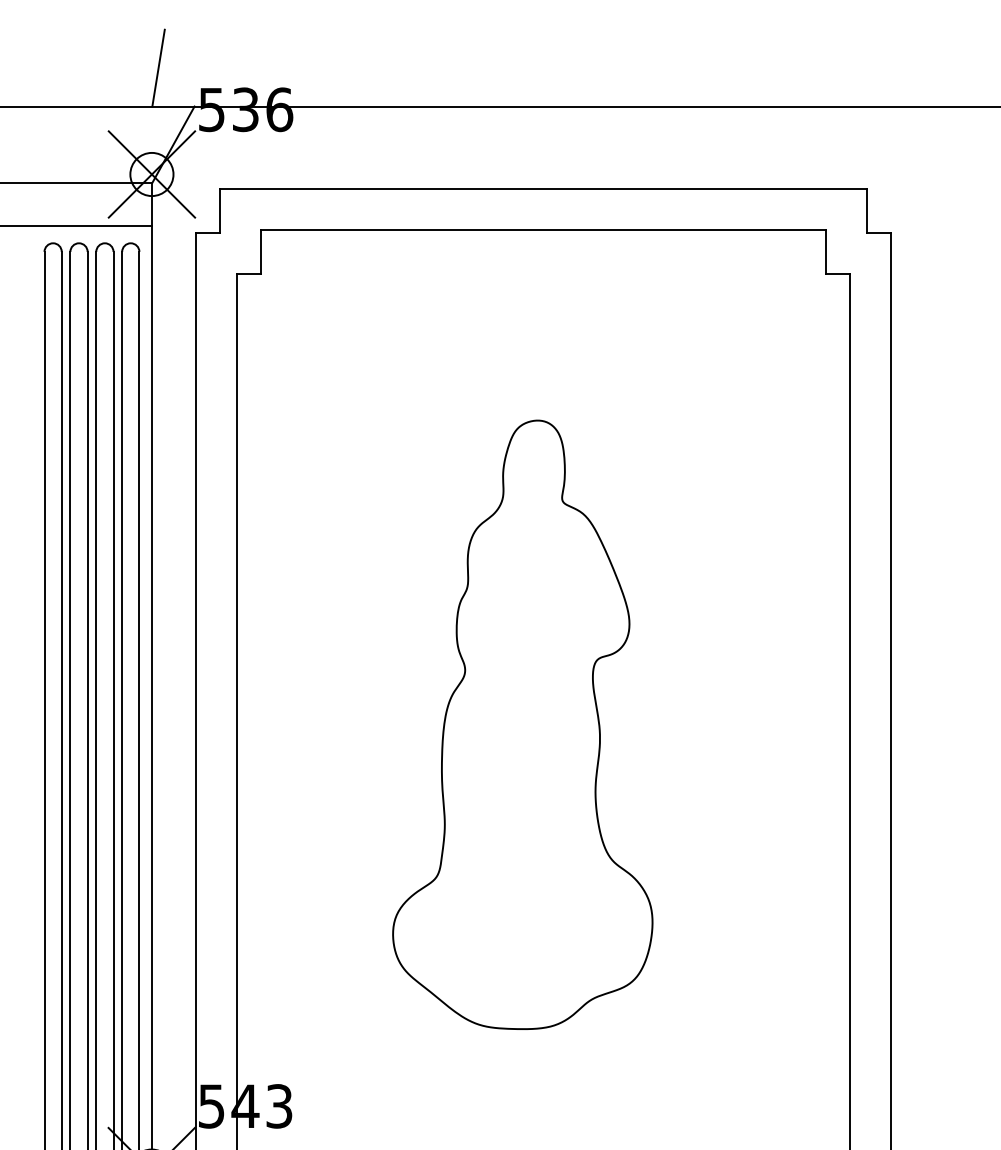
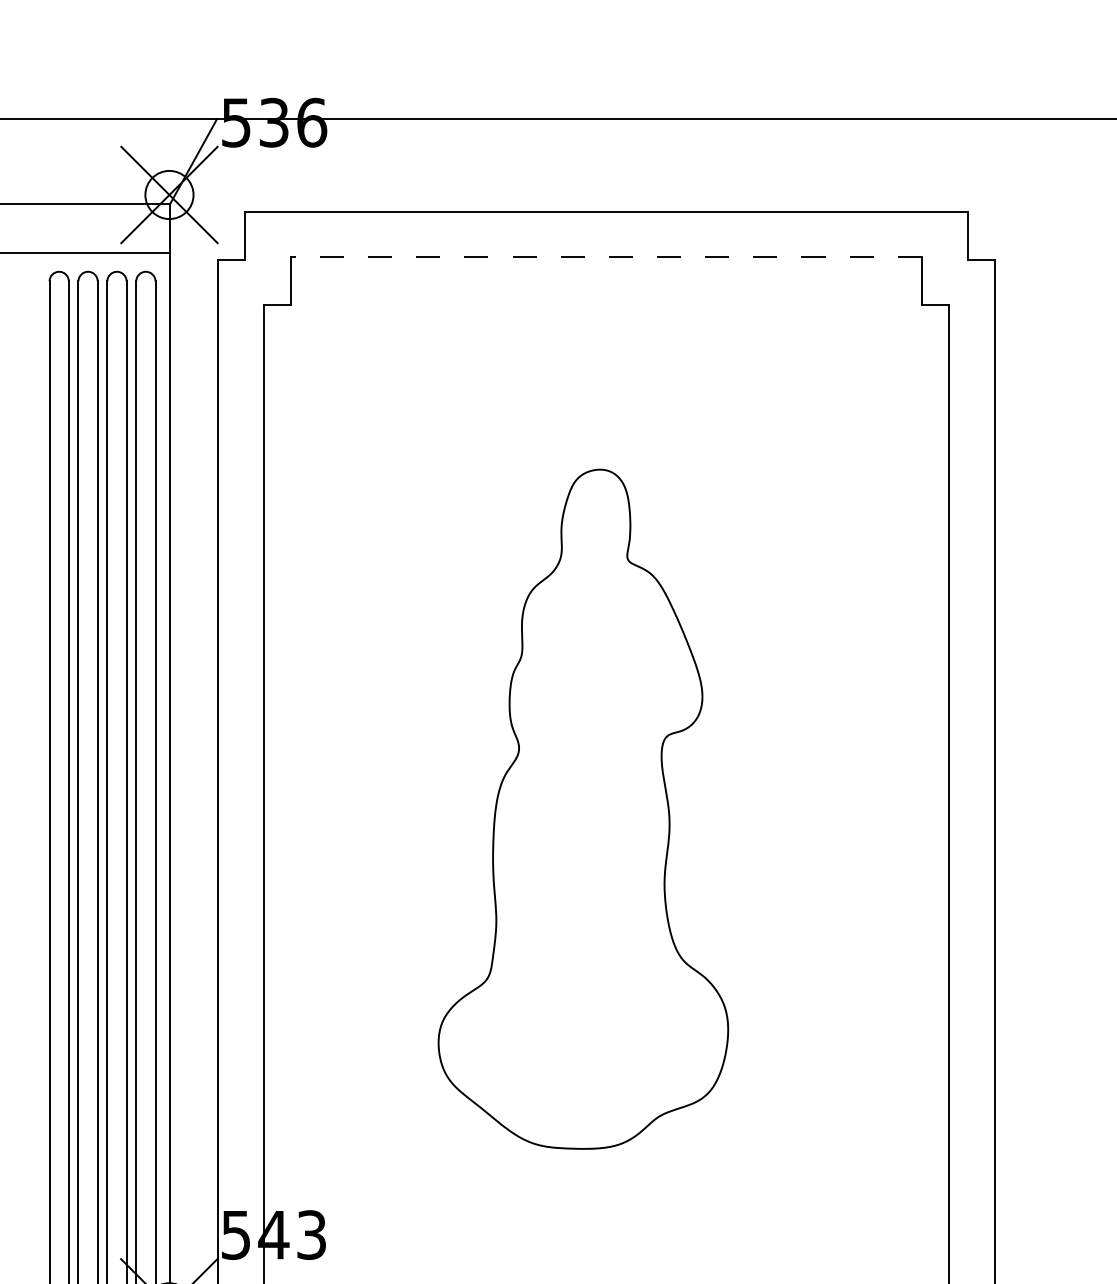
line: (158, 67) -> (176, 75), removed
line: (543, 230) -> (606, 257), solid -> dashed

